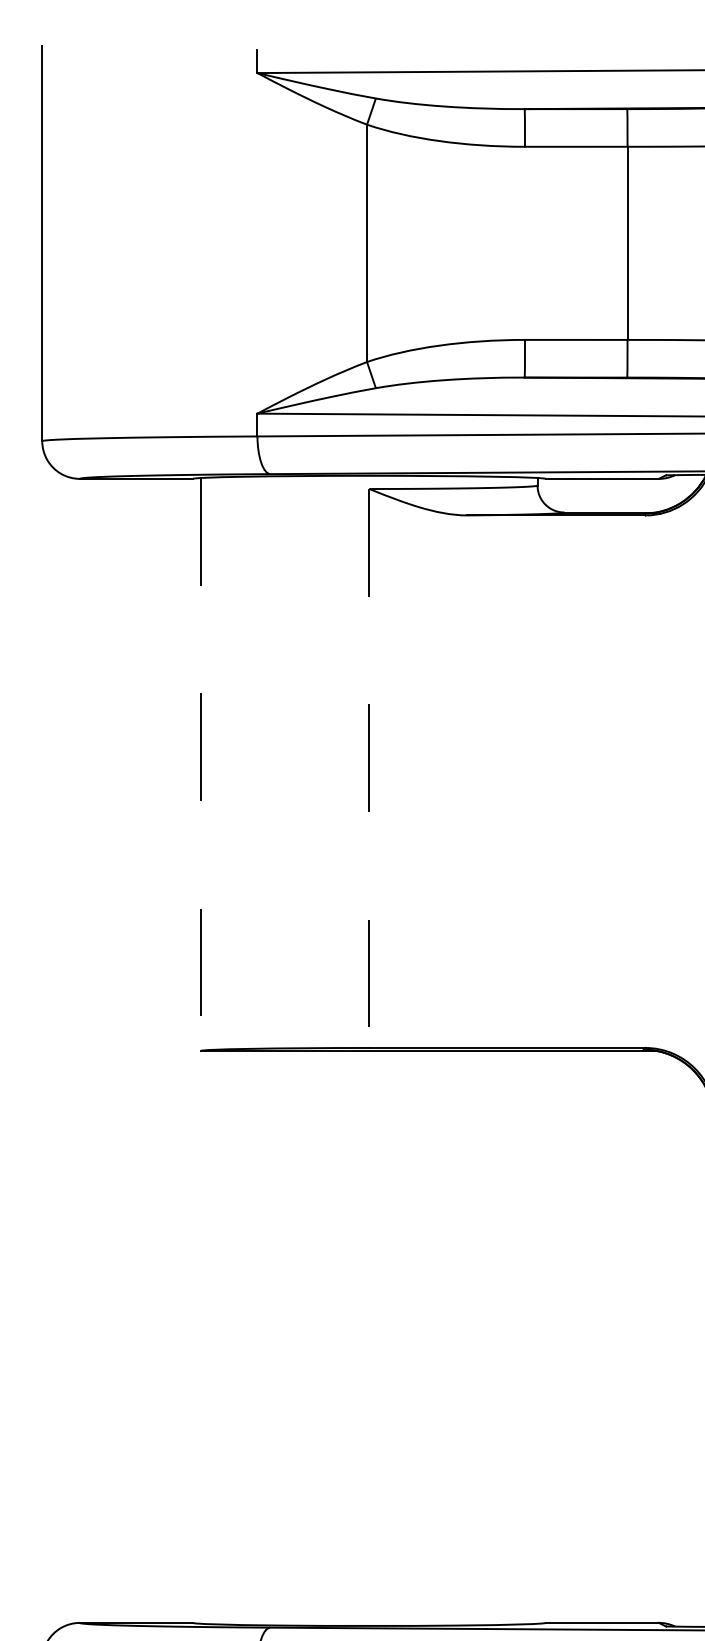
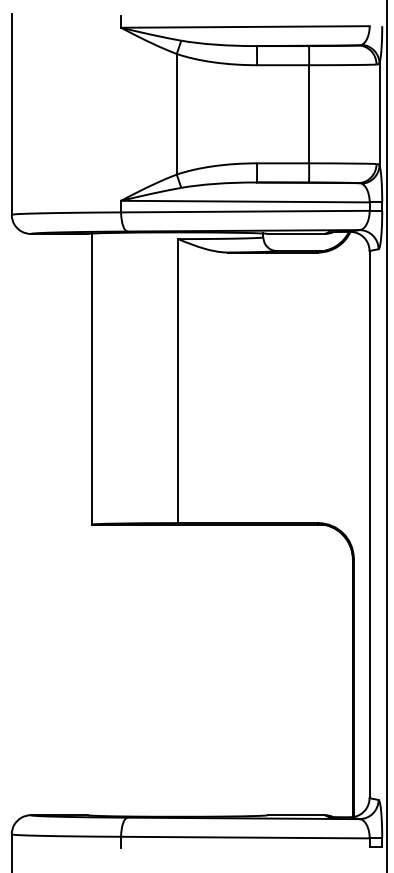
line: (201, 765) -> (92, 379), dashed -> solid
line: (368, 769) -> (177, 381), dashed -> solid

